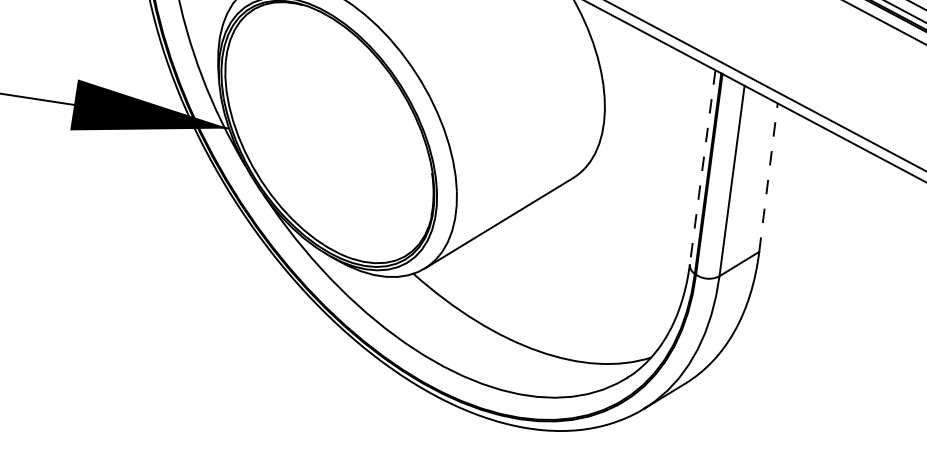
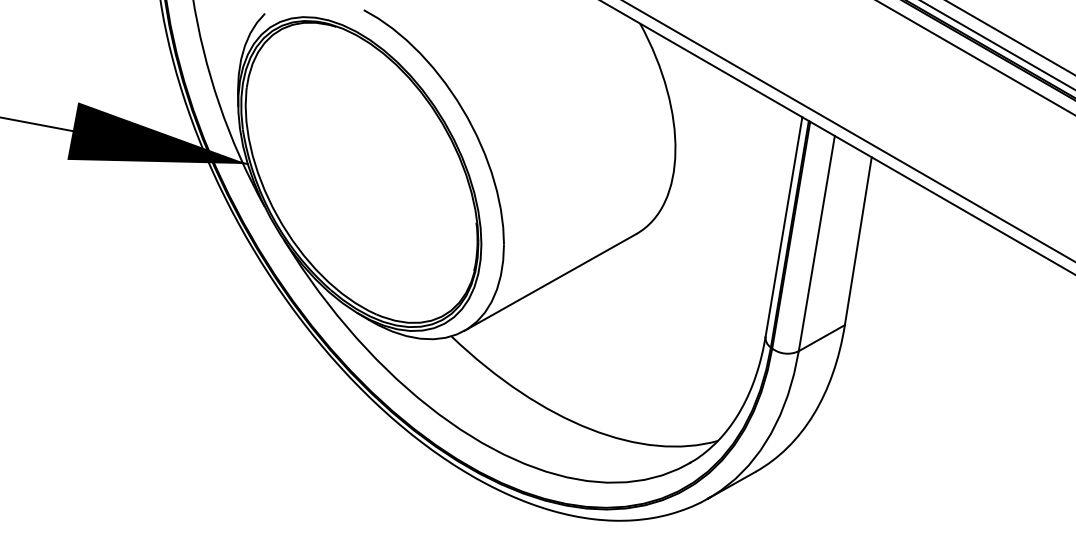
line: (702, 167) -> (783, 227), dashed -> solid
line: (768, 177) -> (858, 241), dashed -> solid

